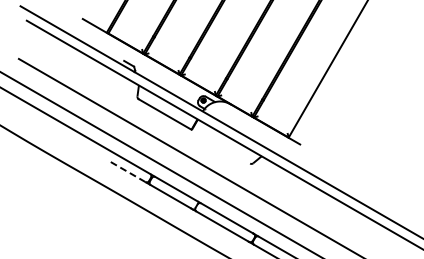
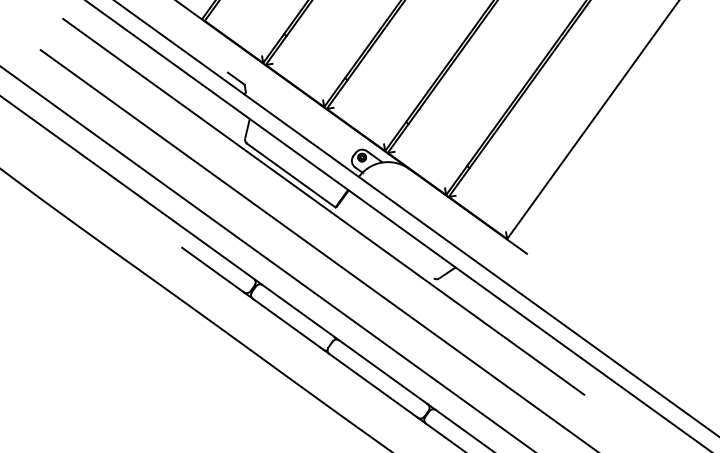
line: (184, 129) -> (322, 205), added
line: (126, 171) -> (212, 270), dashed -> solid

